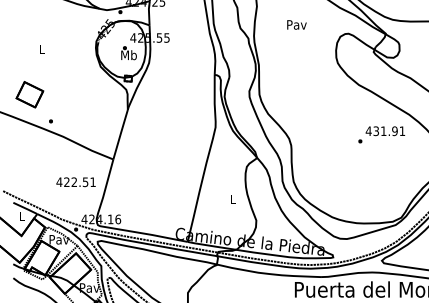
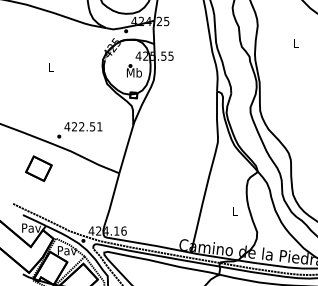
text: (296, 24) -> (295, 43), Pav -> L
part: (29, 94) -> (38, 168), moved
text: (75, 182) -> (82, 127), moved
text: (21, 216) -> (30, 228), L -> Pav

